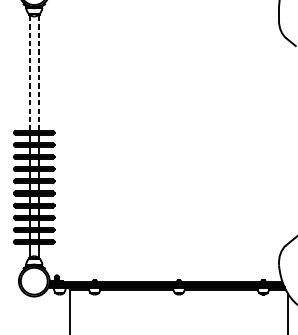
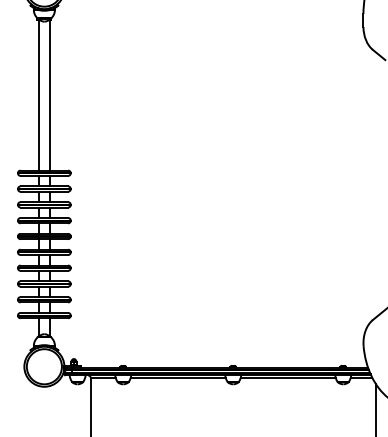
line: (29, 72) -> (38, 94), dashed -> solid
line: (38, 72) -> (49, 94), dashed -> solid

